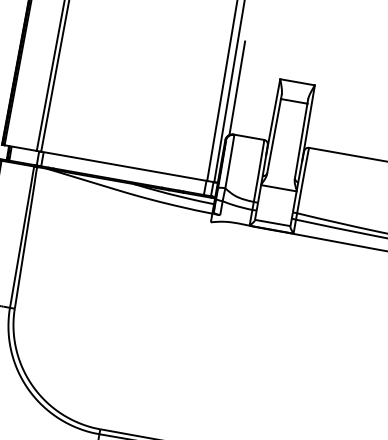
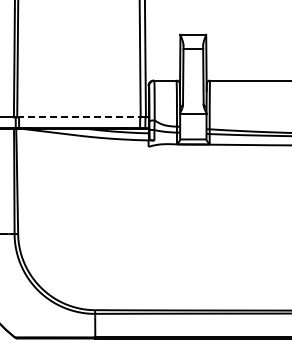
line: (237, 87) -> (150, 46), removed
line: (123, 166) -> (78, 117), solid -> dashed

